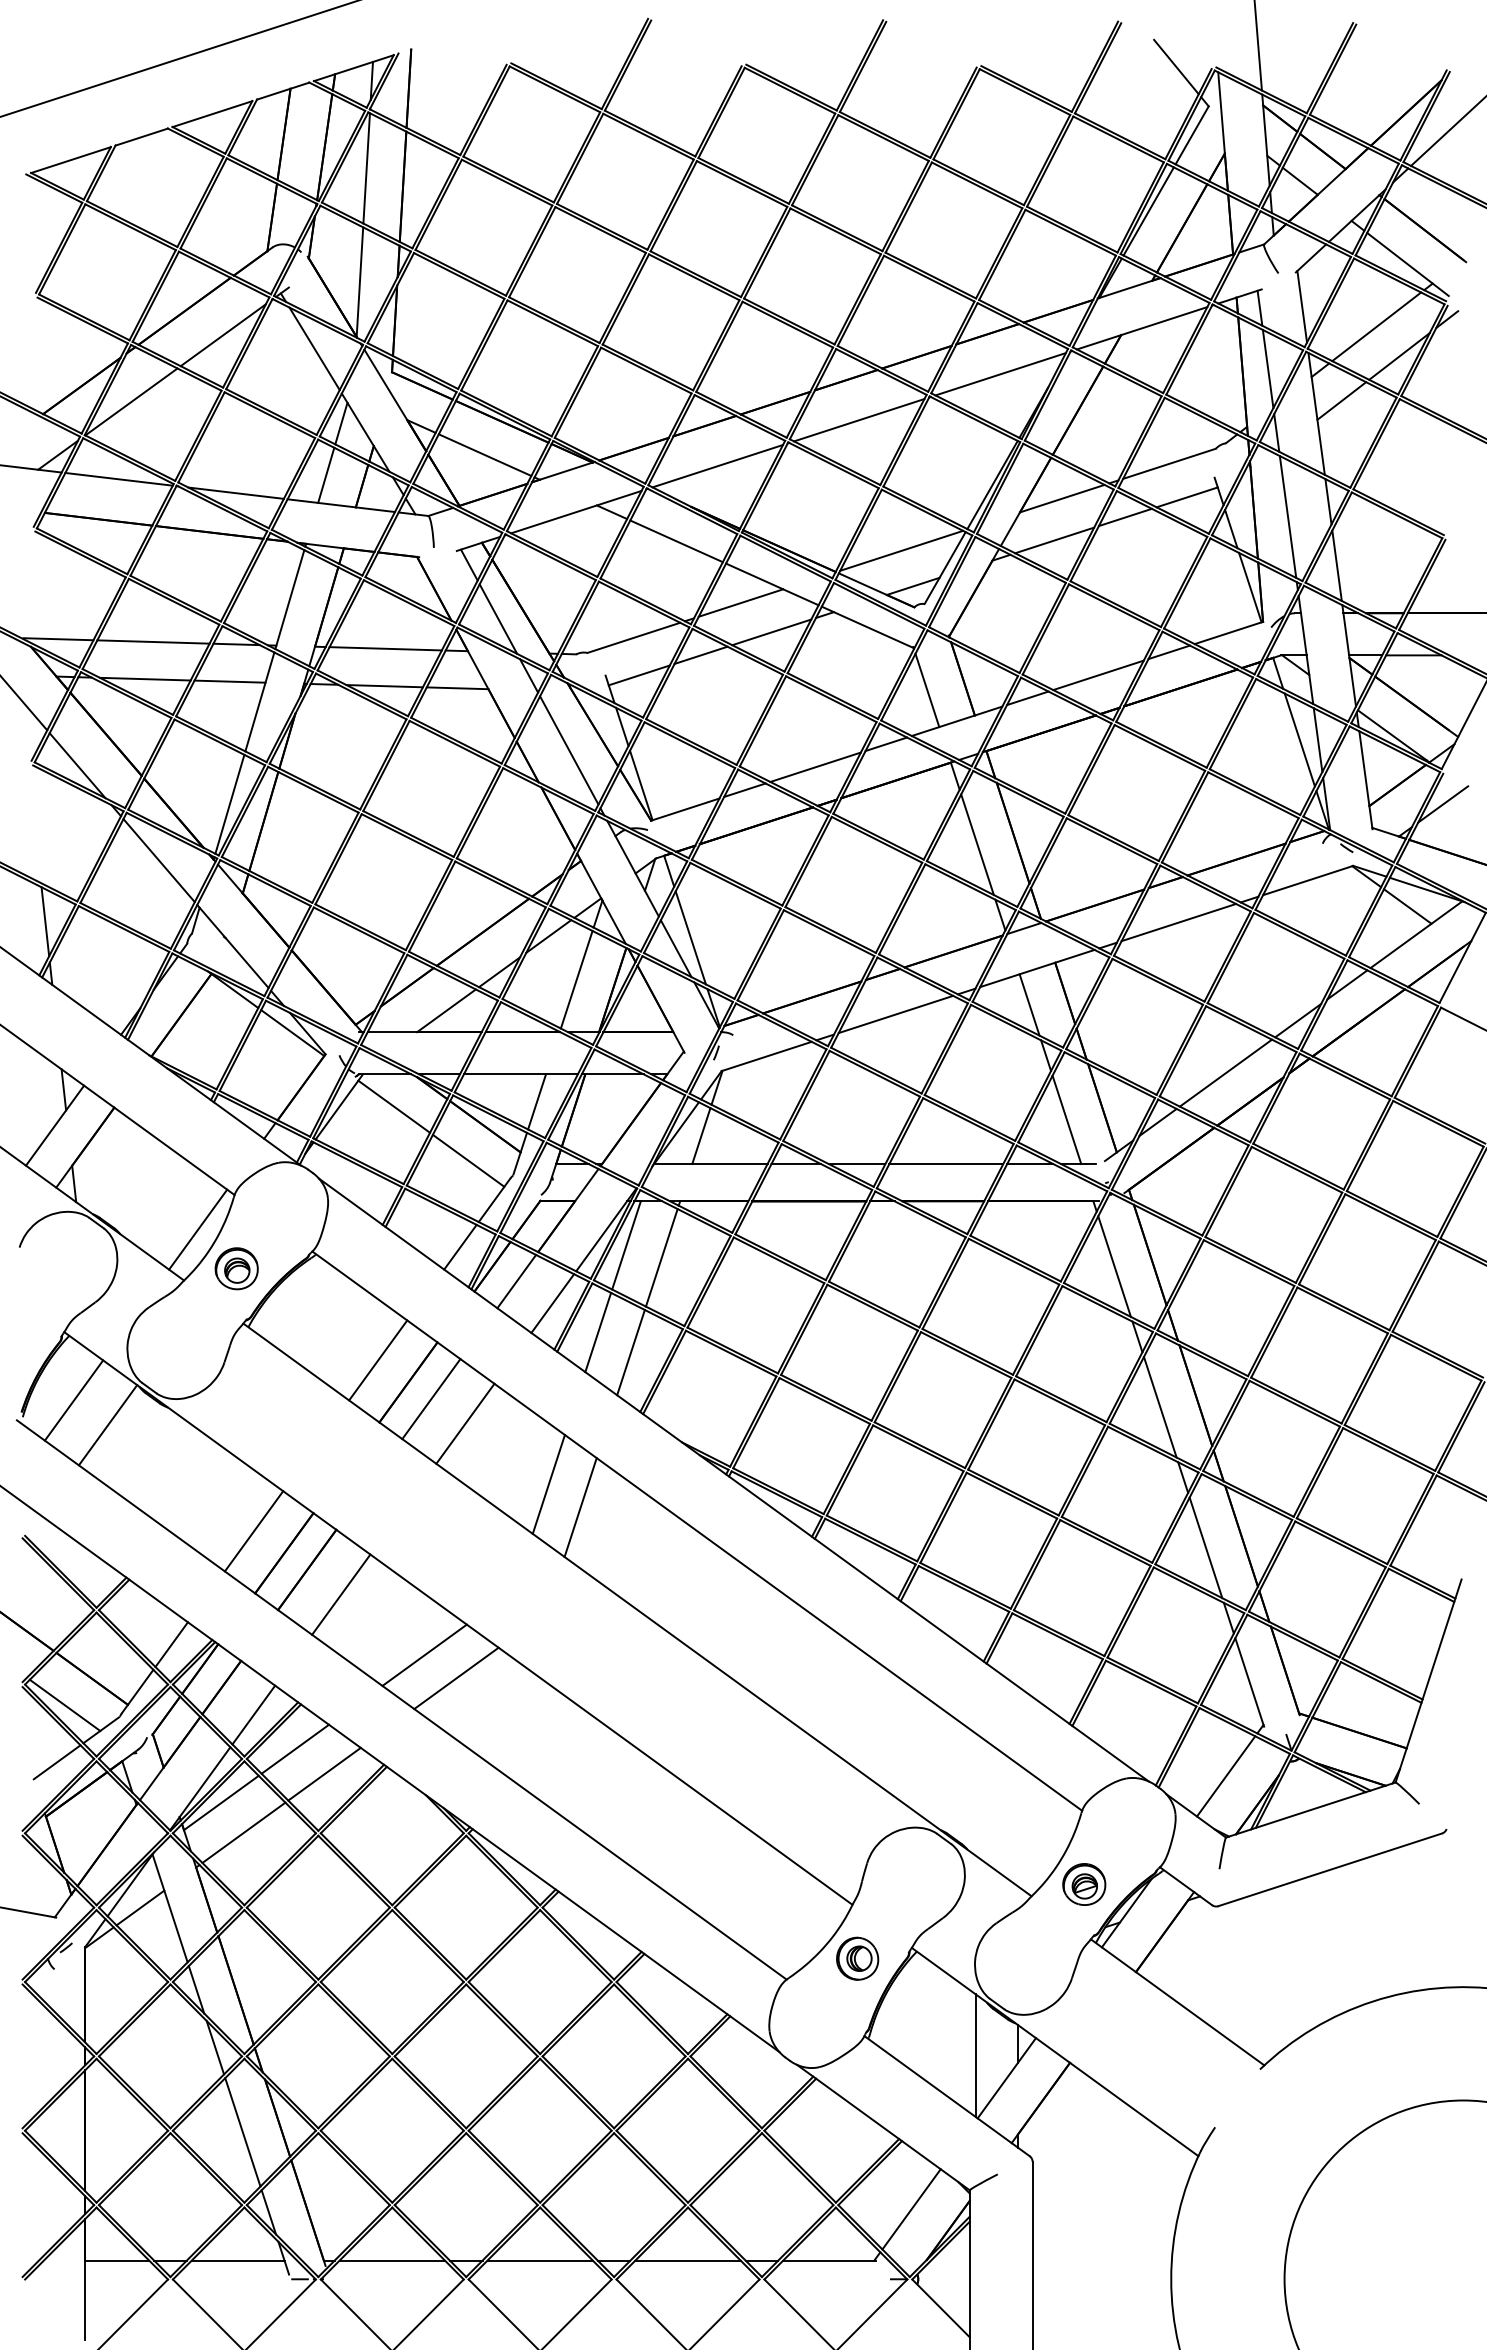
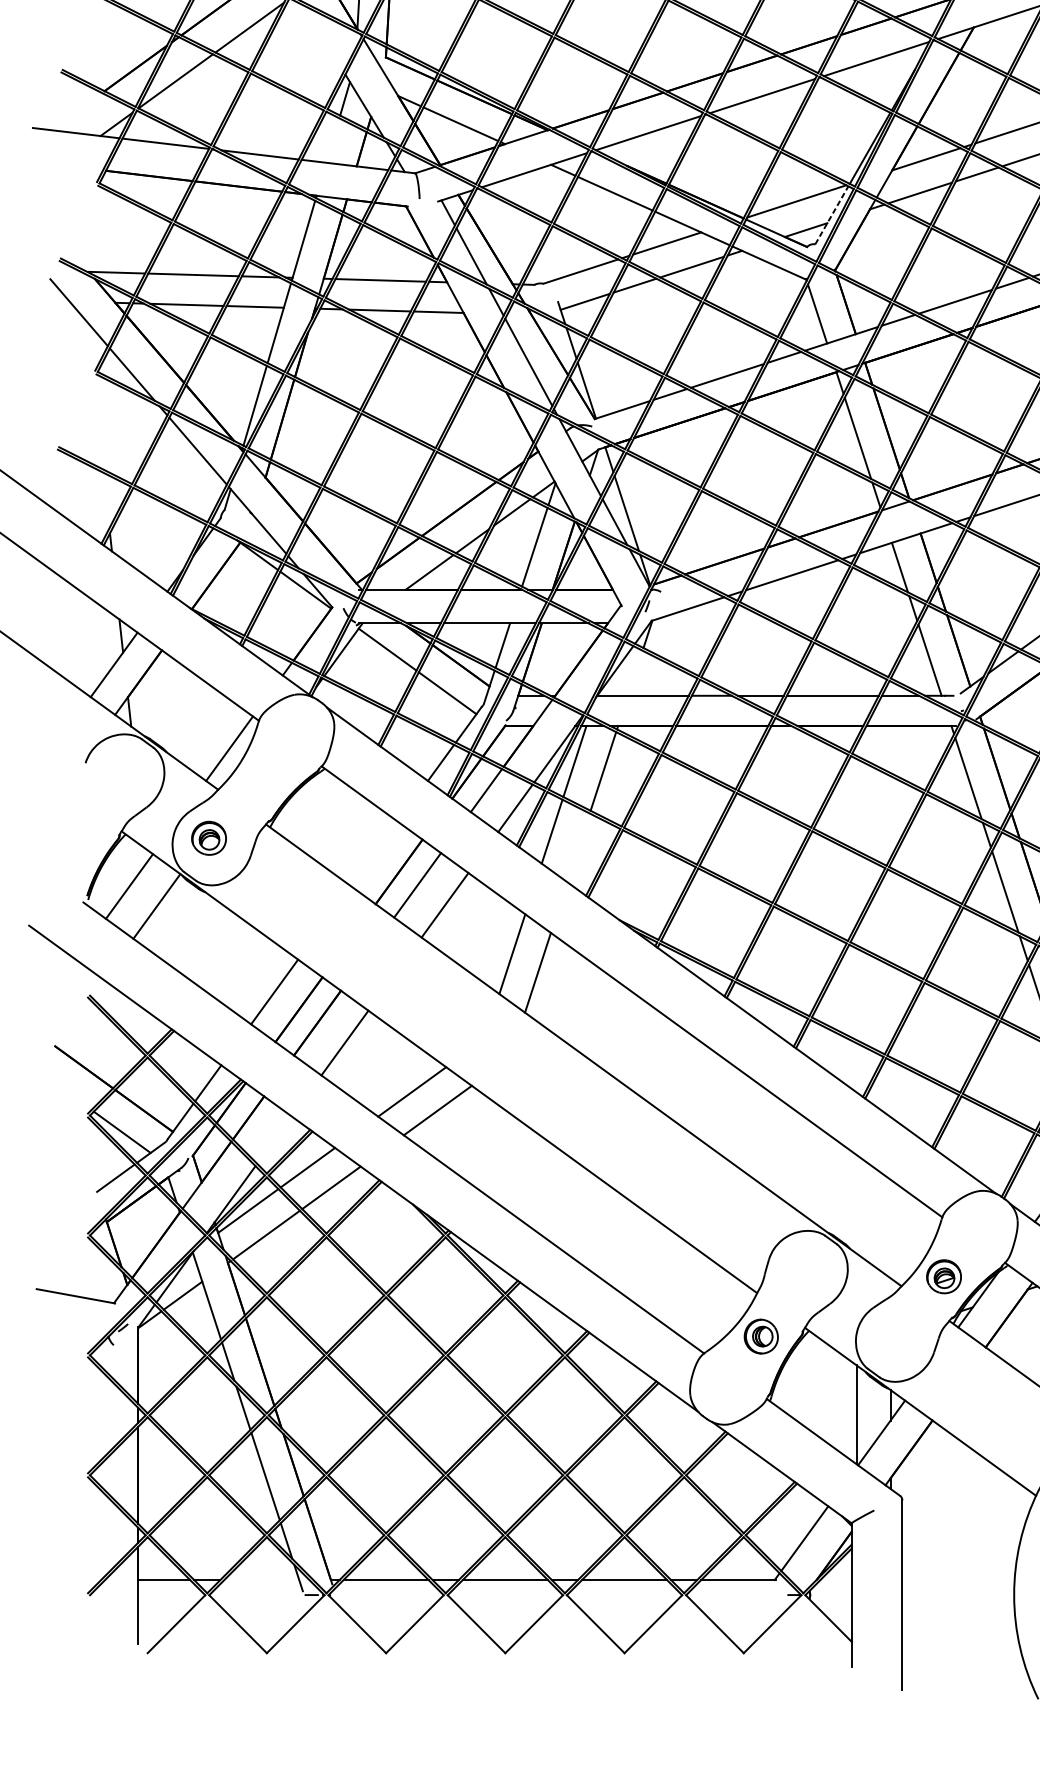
line: (314, 348) -> (323, 38), removed
line: (326, 474) -> (333, 139), removed
line: (945, 567) -> (832, 214), solid -> dashed
line: (45, 921) -> (106, 500), removed
line: (701, 1135) -> (635, 672), removed
part: (236, 1268) -> (208, 838), moved
line: (630, 1352) -> (578, 847), removed
line: (378, 1360) -> (374, 854), removed
line: (253, 1714) -> (274, 1139), removed
line: (237, 2260) -> (261, 1579), removed

